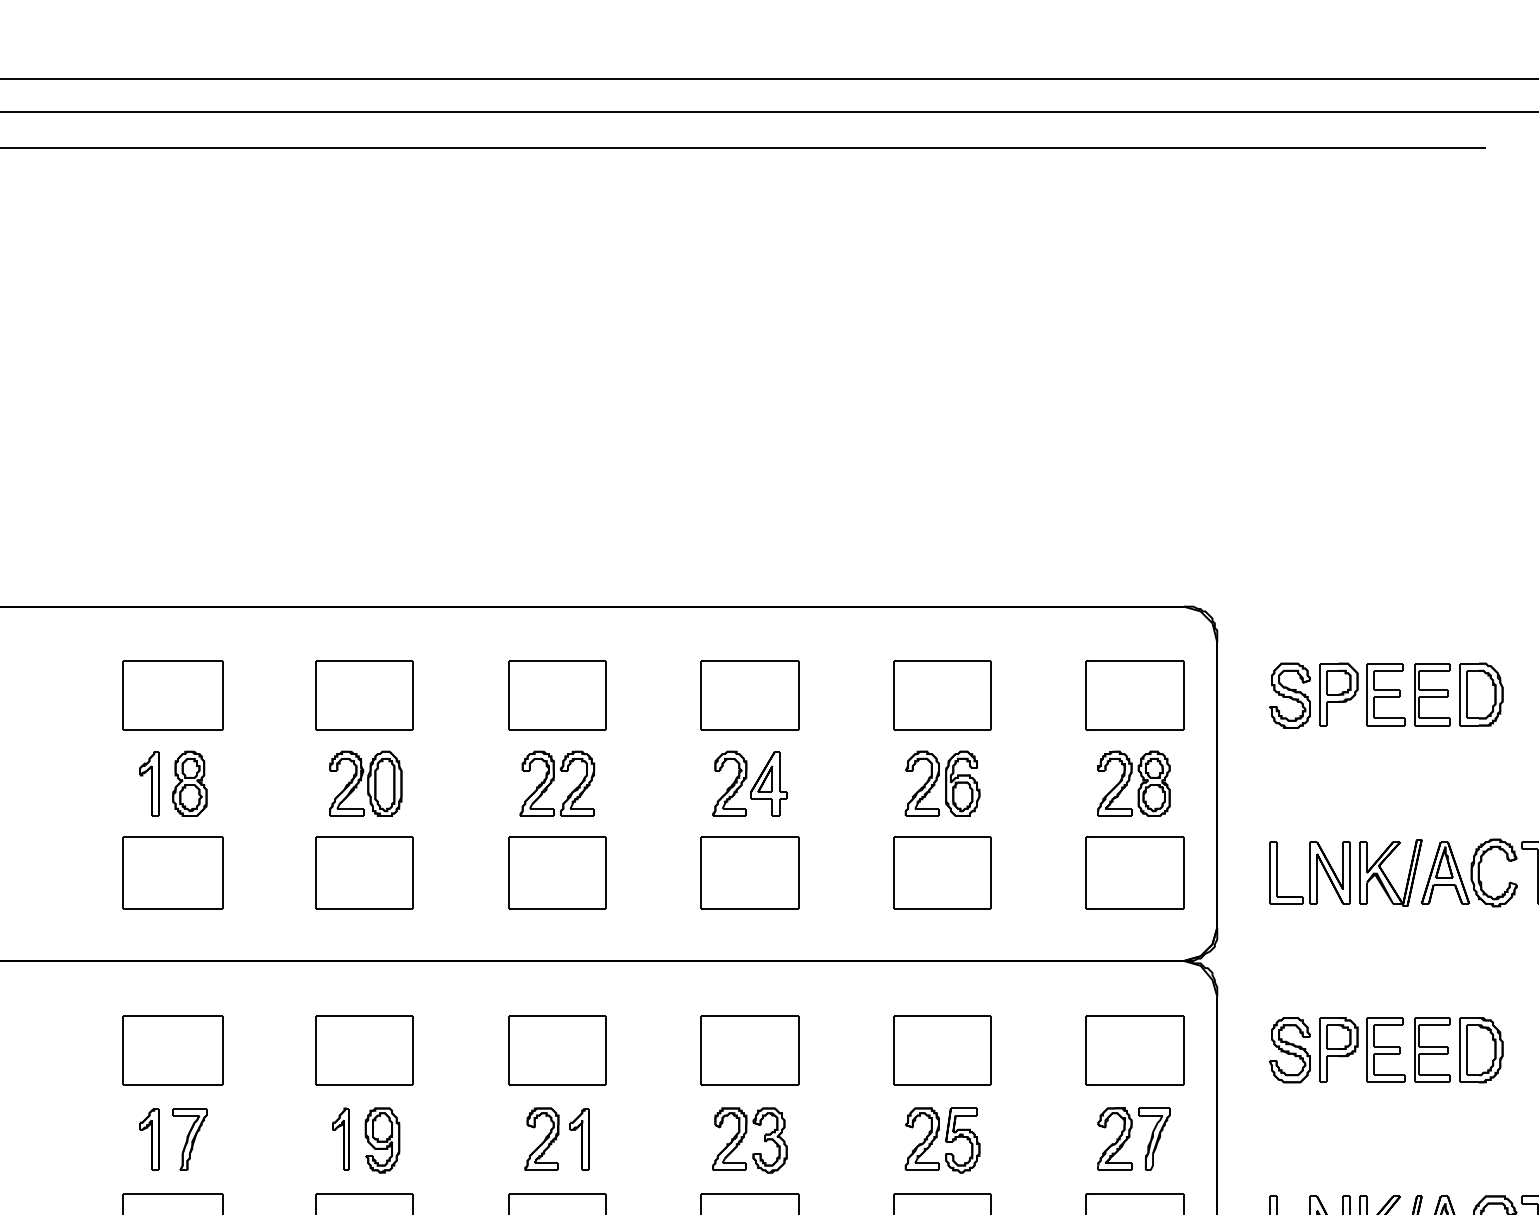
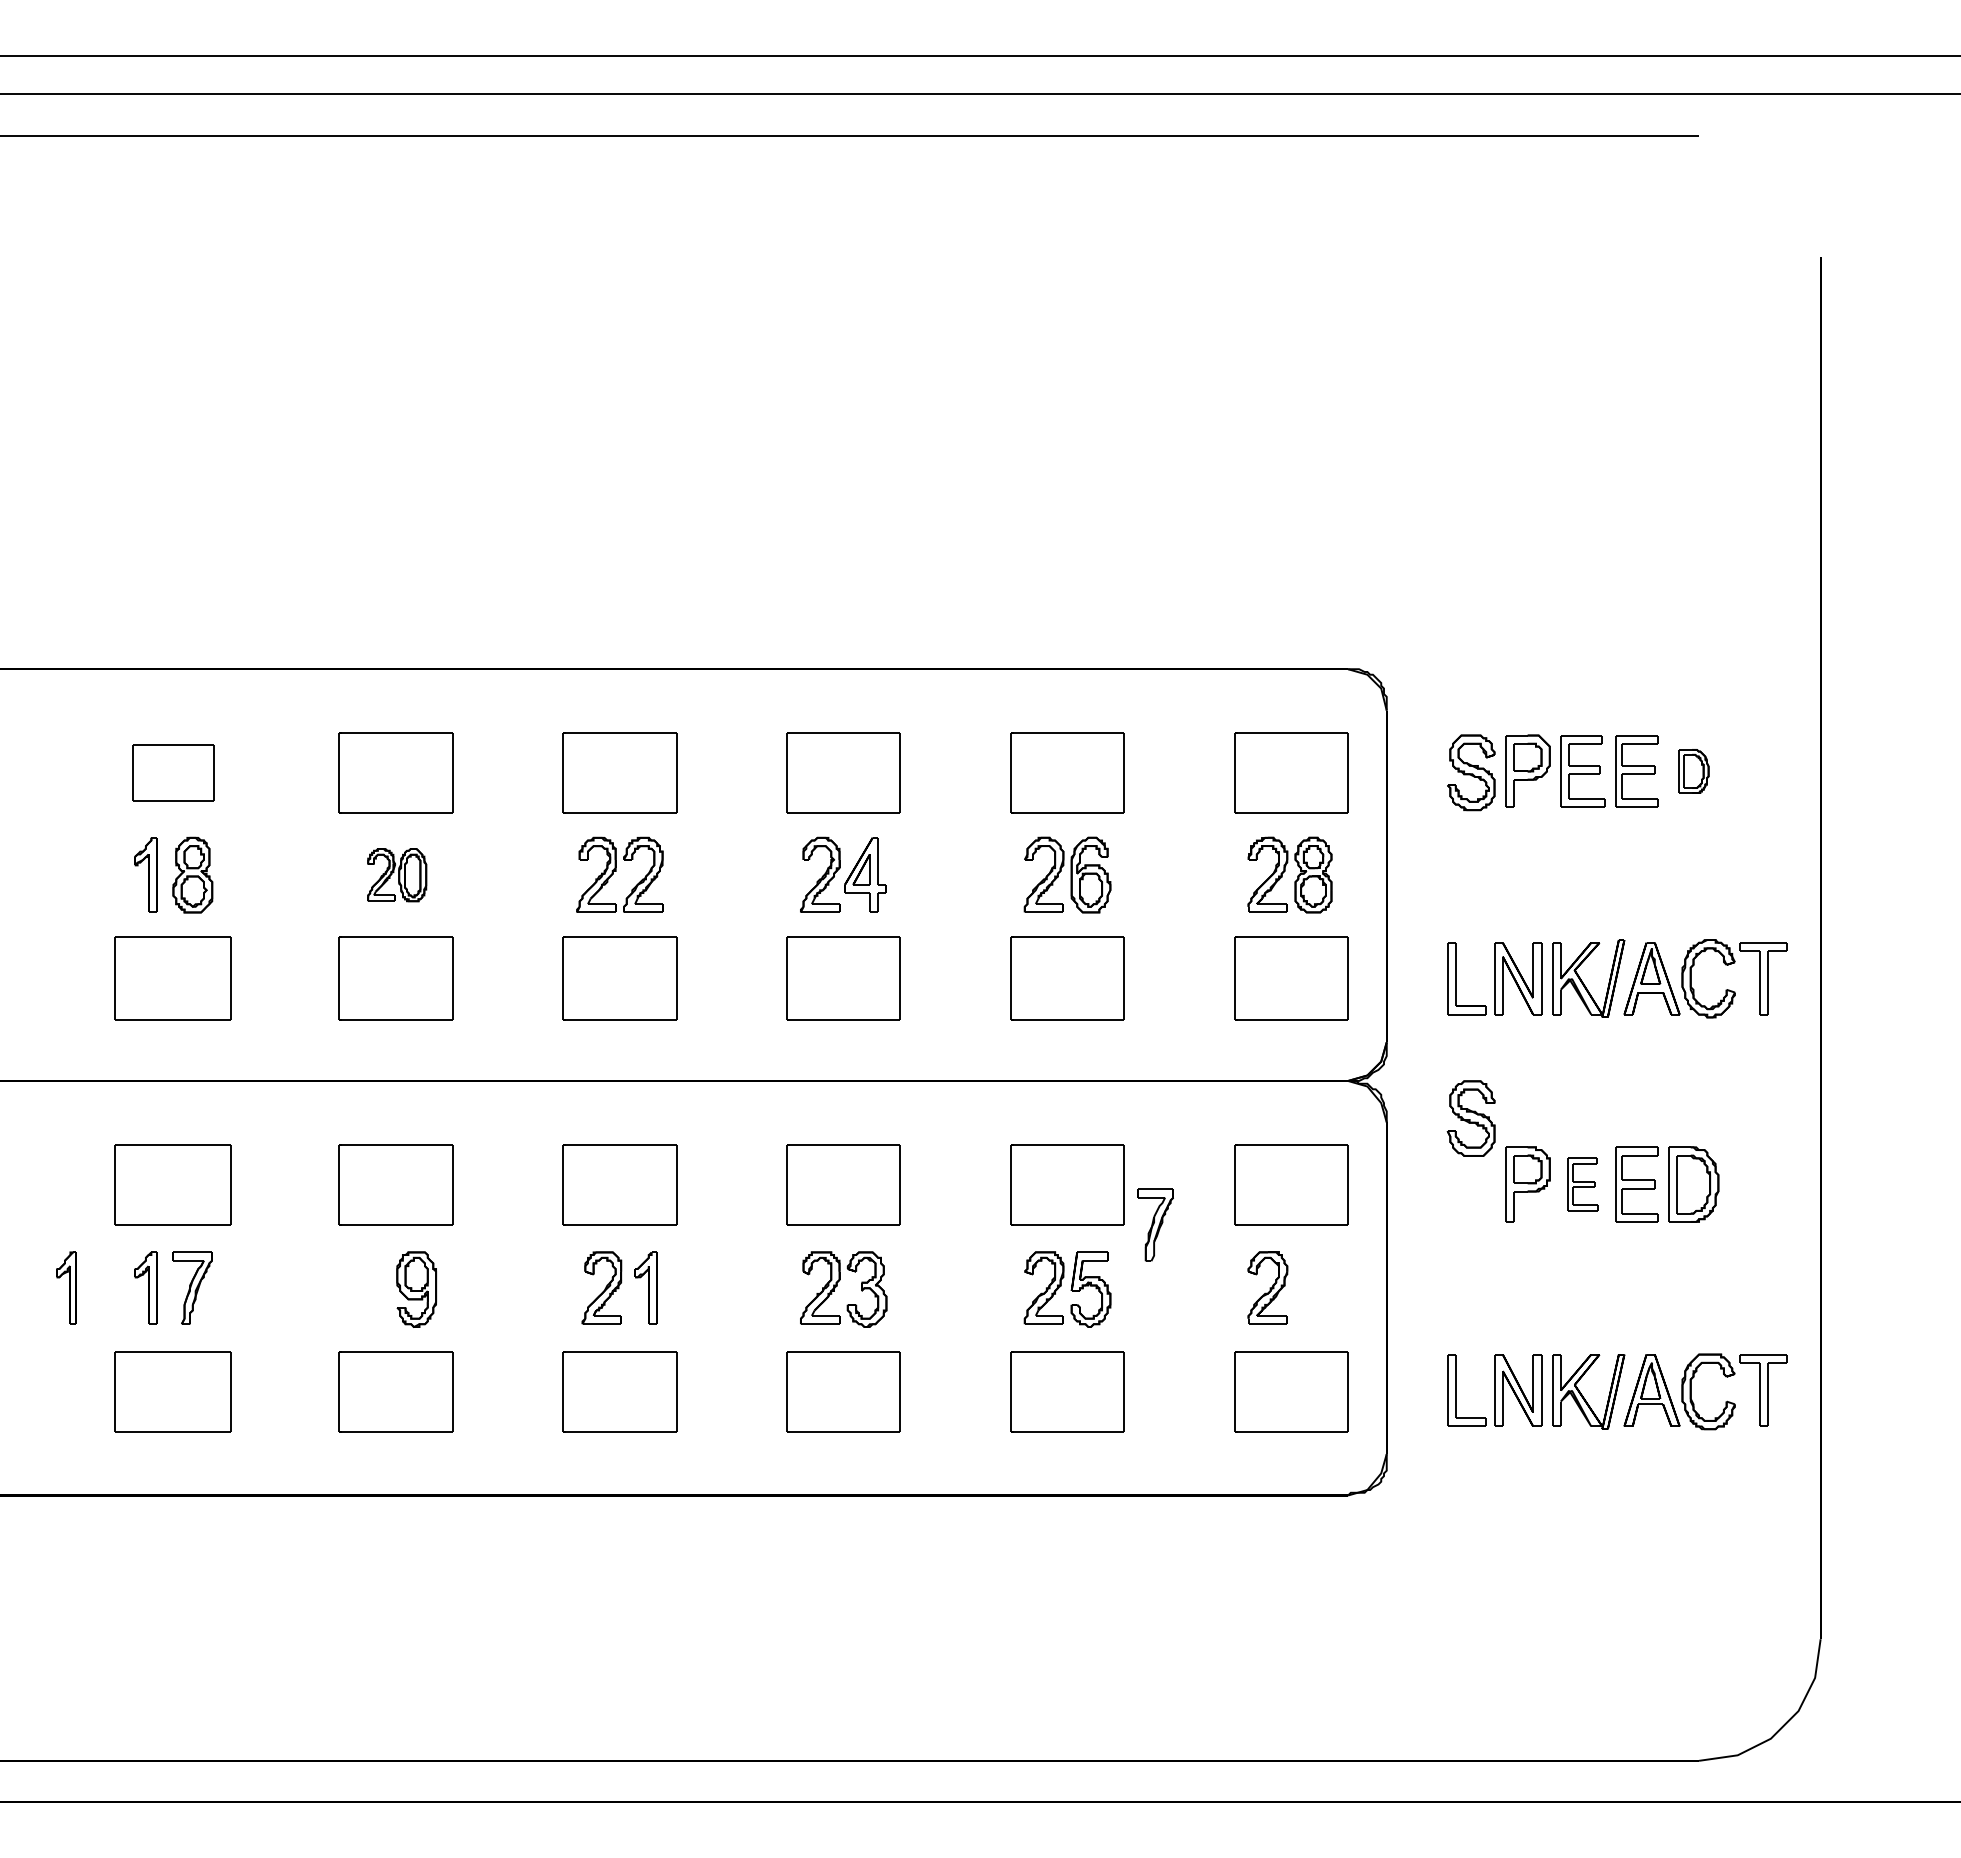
part: (1481, 694) -> (1693, 771), size x0.6
part: (172, 695) -> (172, 772), size x0.7
part: (365, 783) -> (396, 874), size x0.7
part: (1289, 1050) -> (1470, 1118), moved
part: (1385, 1050) -> (1582, 1184), size x0.7
part: (341, 1138) -> (66, 1287), moved
part: (1154, 1138) -> (1155, 1224), moved

